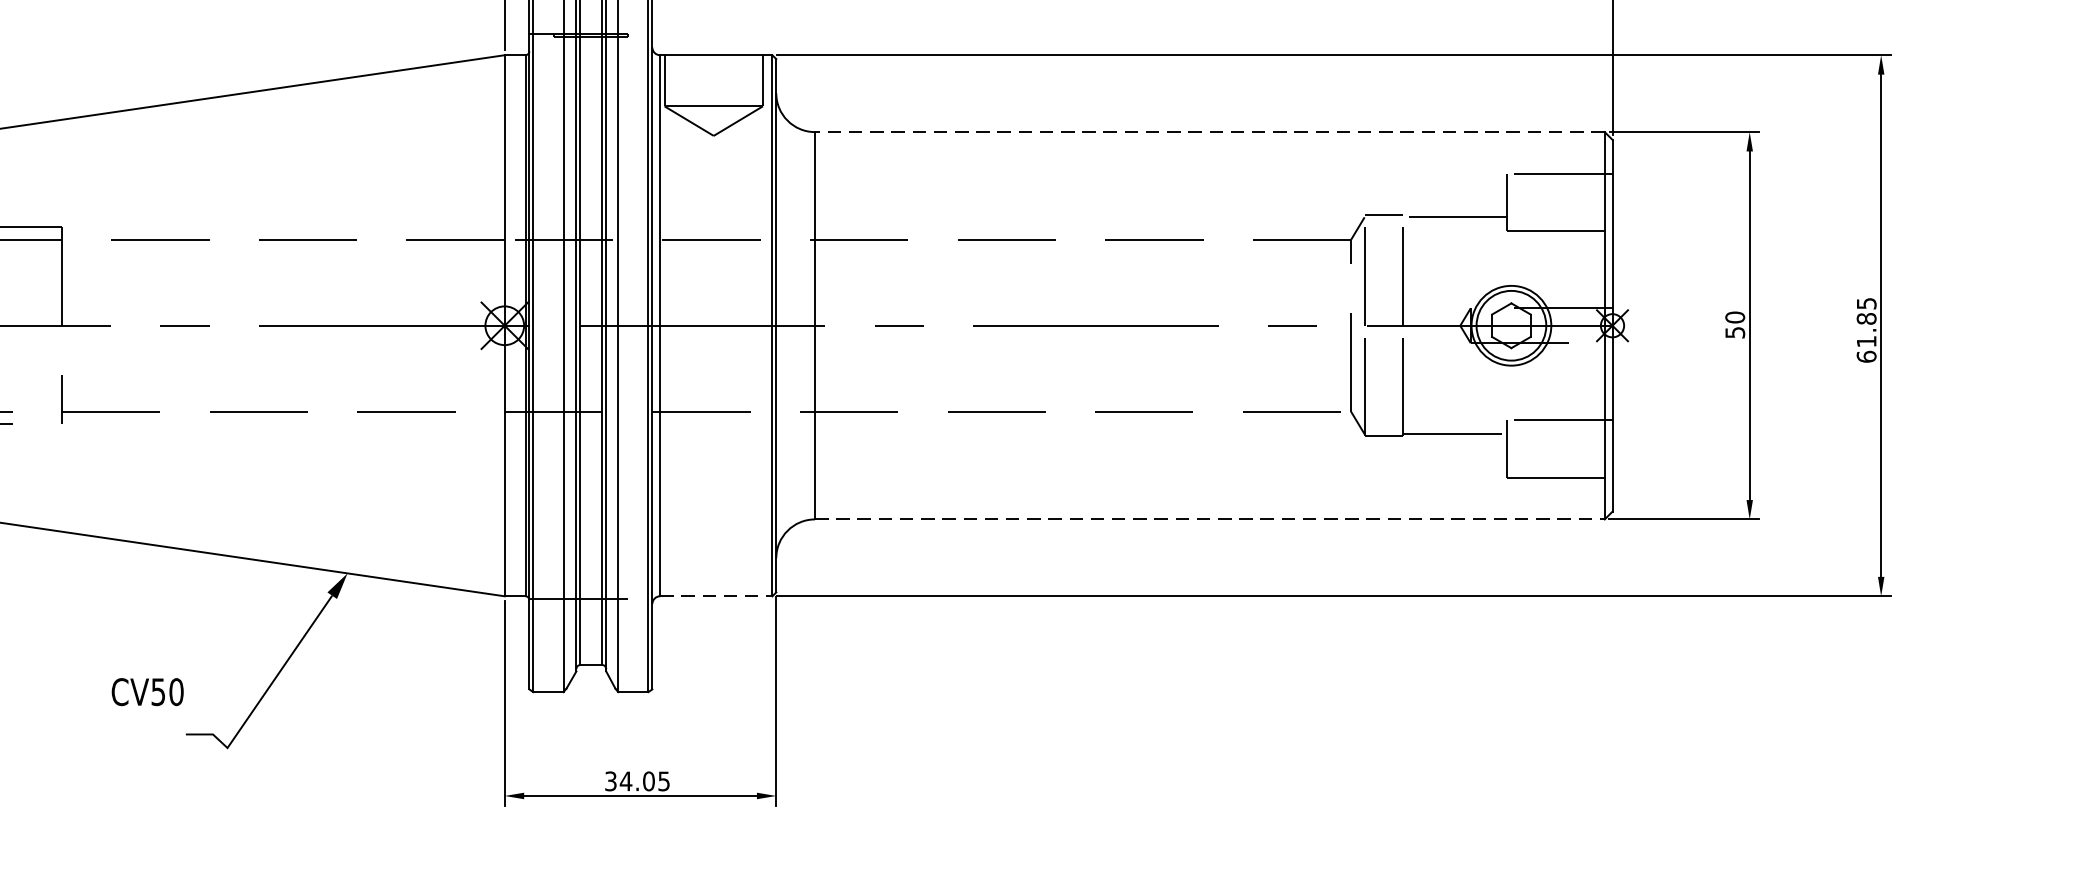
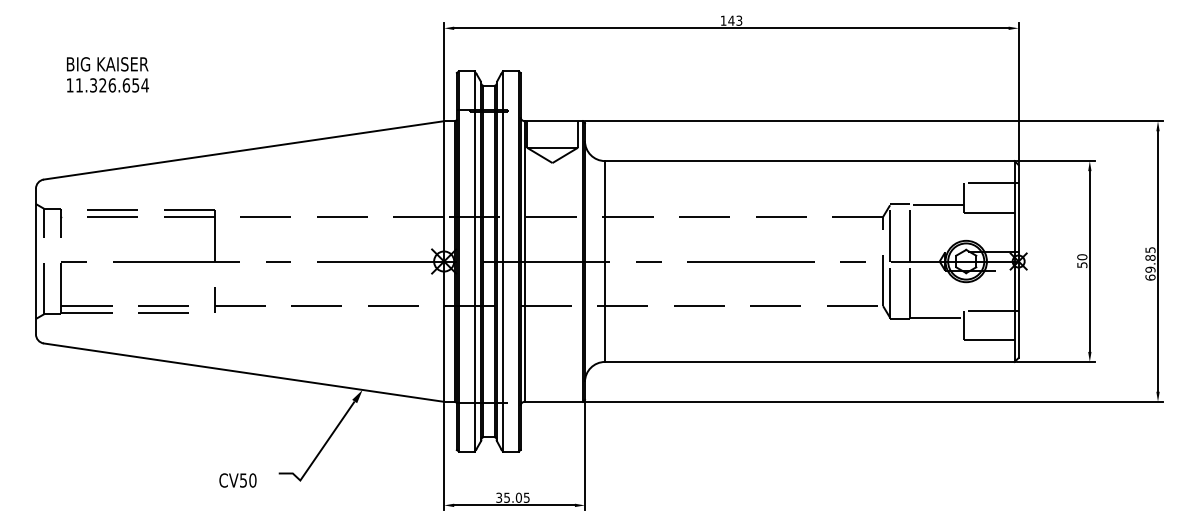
line: (1209, 132) -> (809, 161), dashed -> solid
text: (1866, 341) -> (1150, 269), 61.85 -> 69.85
line: (1209, 518) -> (809, 361), dashed -> solid
line: (717, 595) -> (554, 401), dashed -> solid
text: (146, 692) -> (237, 480), moved
text: (624, 780) -> (506, 497), 34.05 -> 35.05

